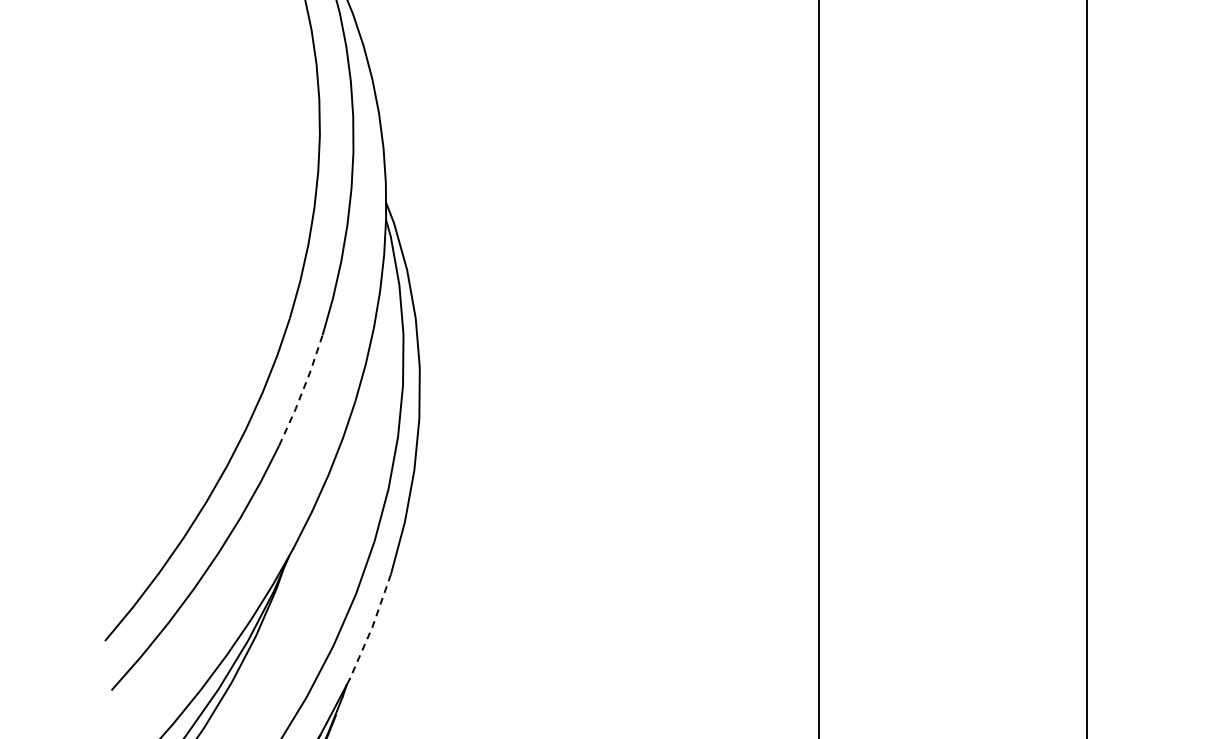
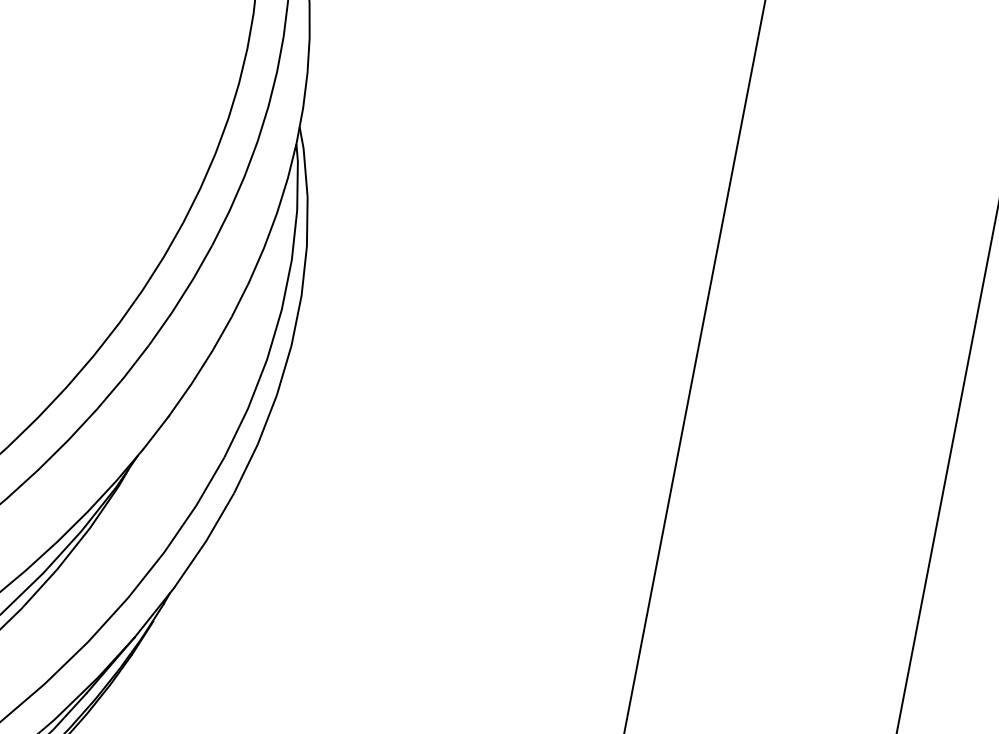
line: (302, 391) -> (181, 296), dashed -> solid
line: (372, 626) -> (206, 540), dashed -> solid

